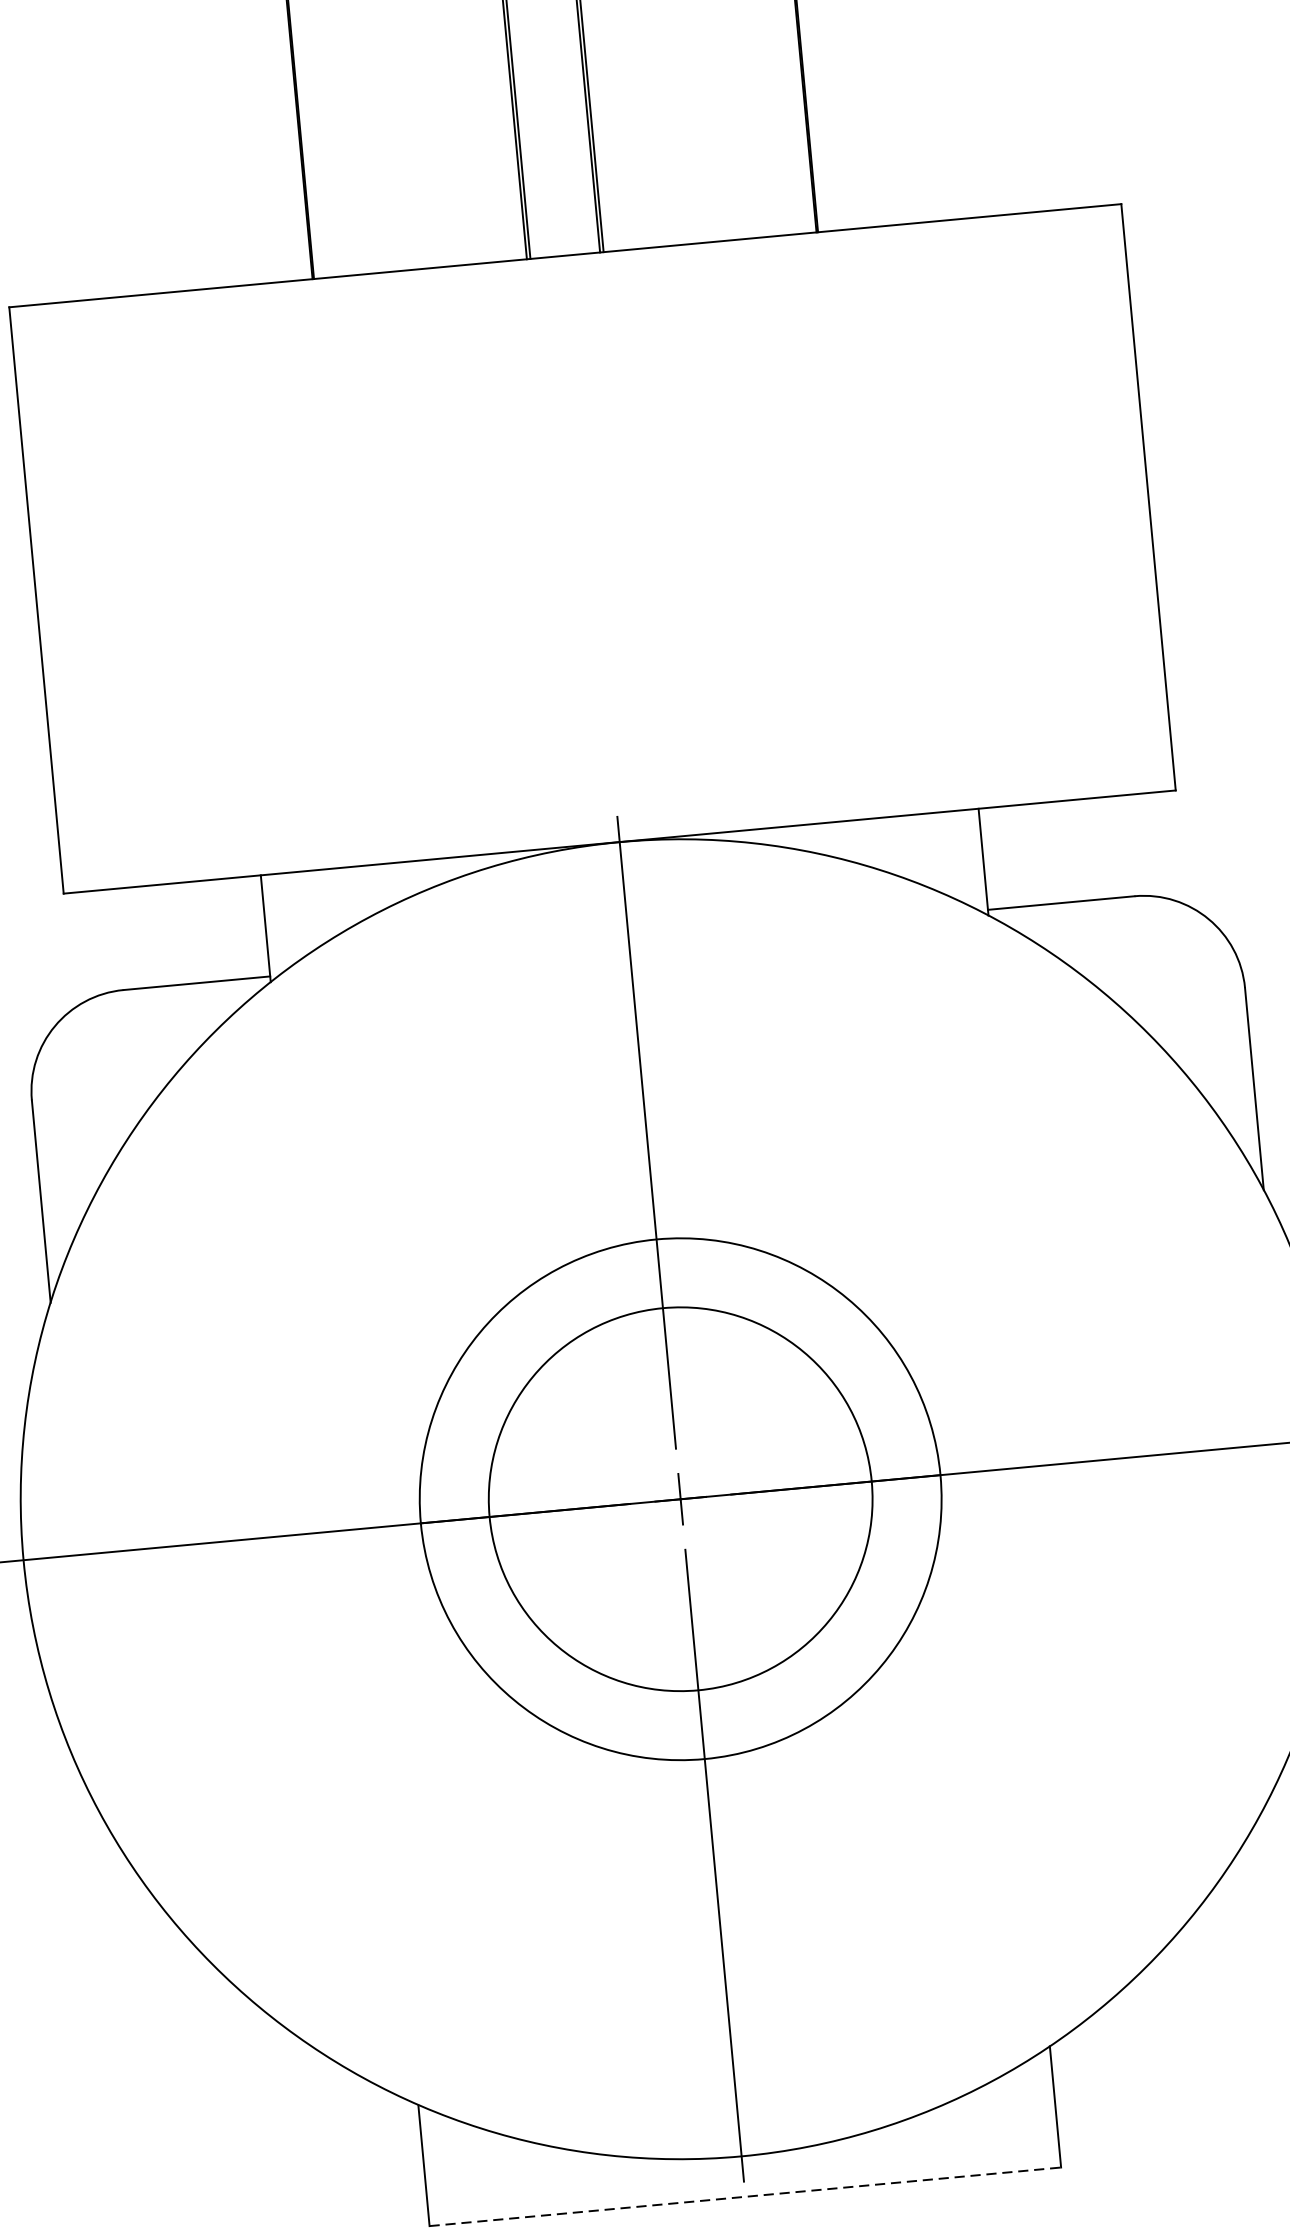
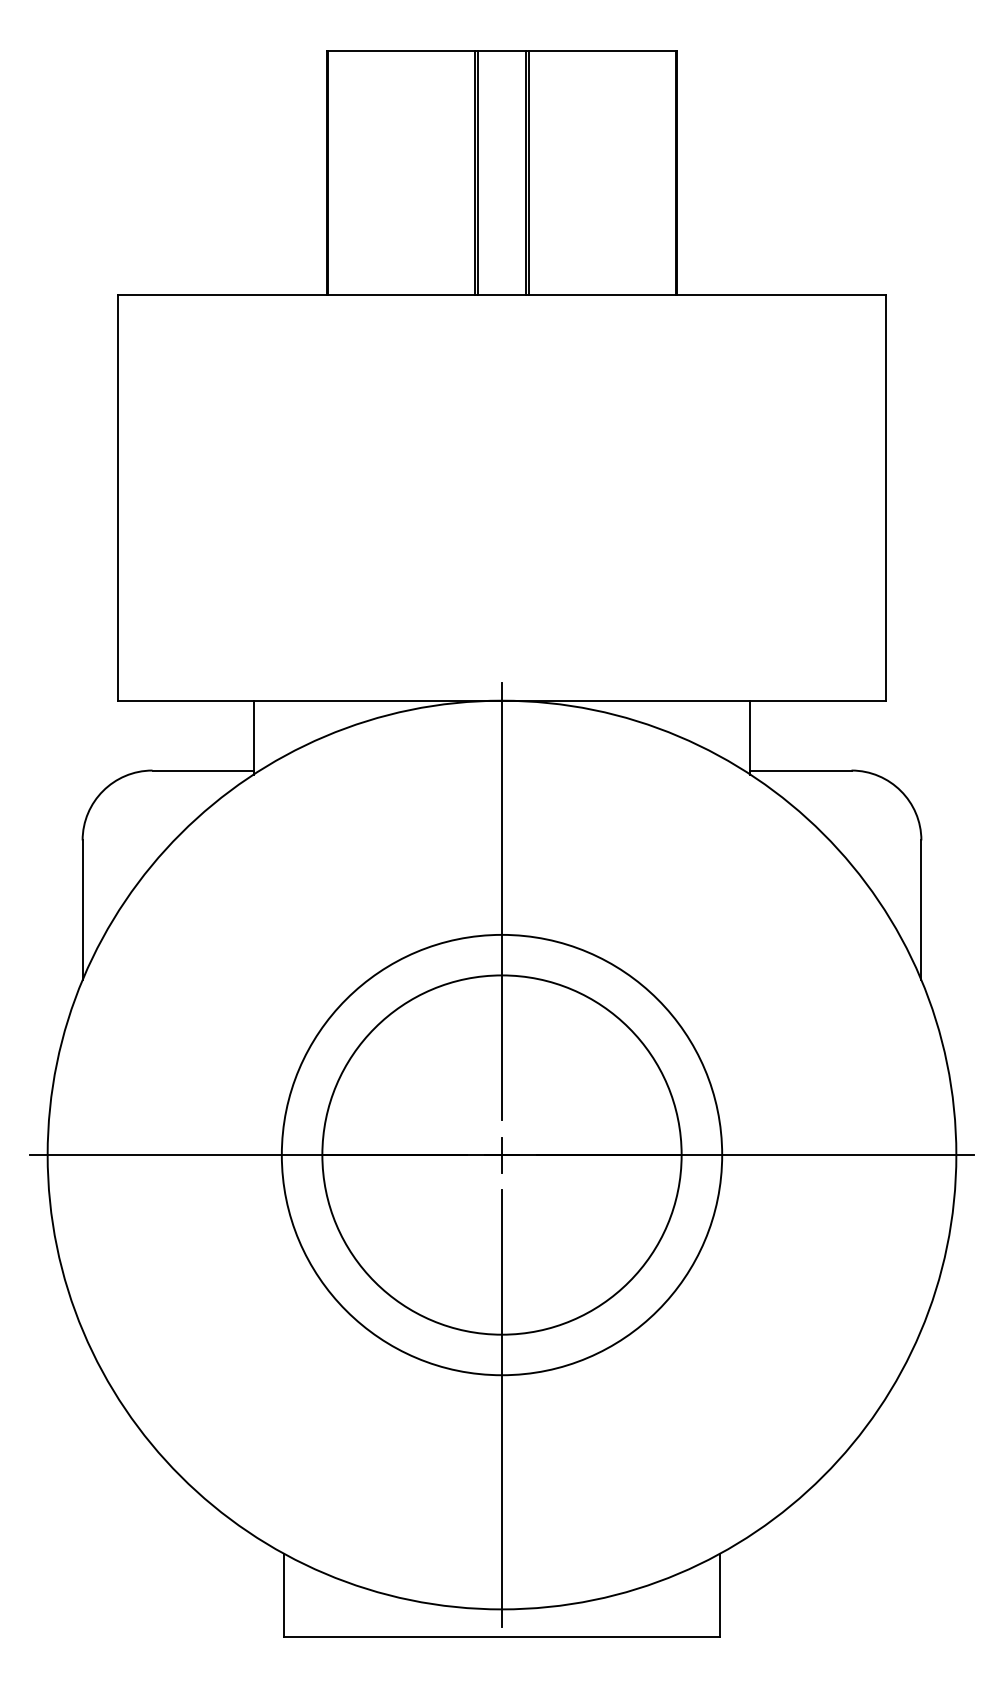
circle: (679, 1498) -> (501, 1154), size x1.67
line: (746, 2196) -> (502, 1637), dashed -> solid

